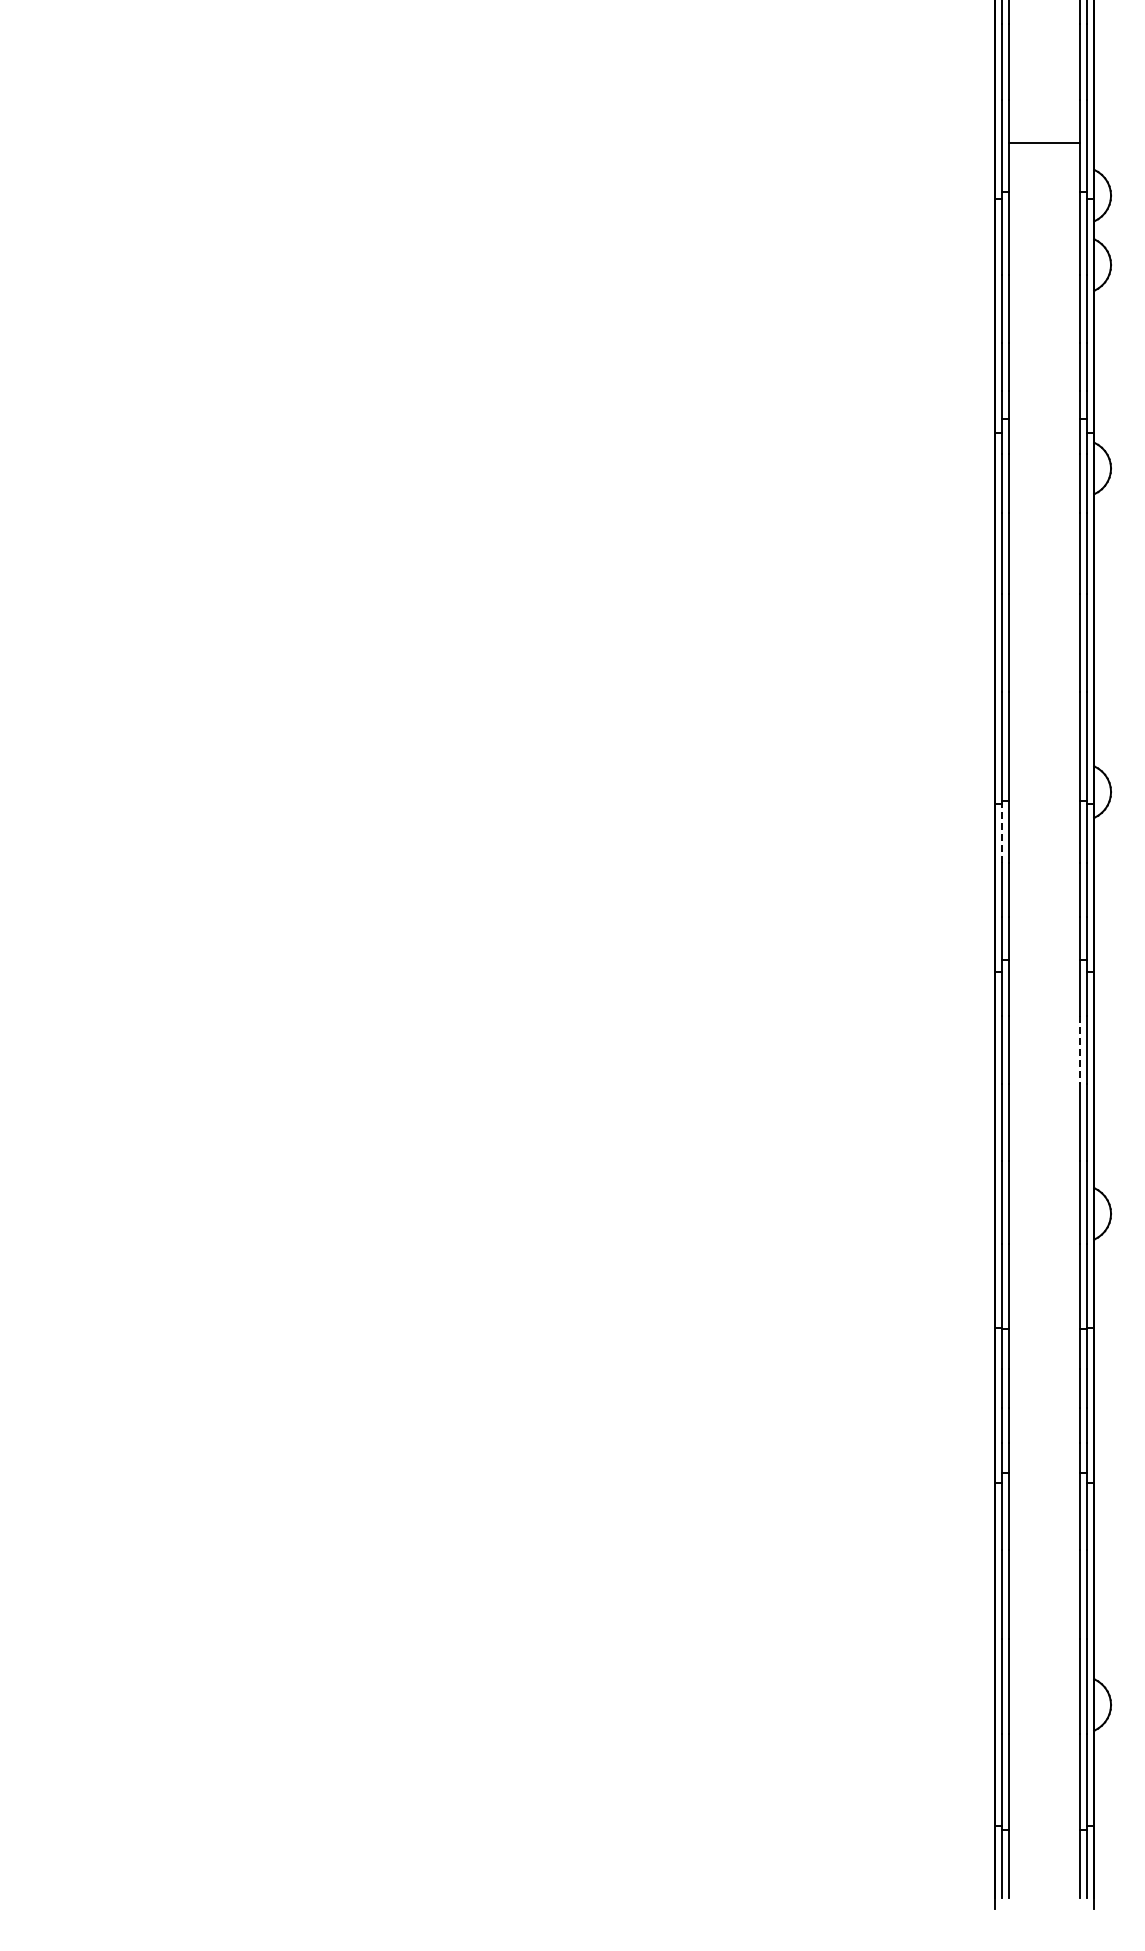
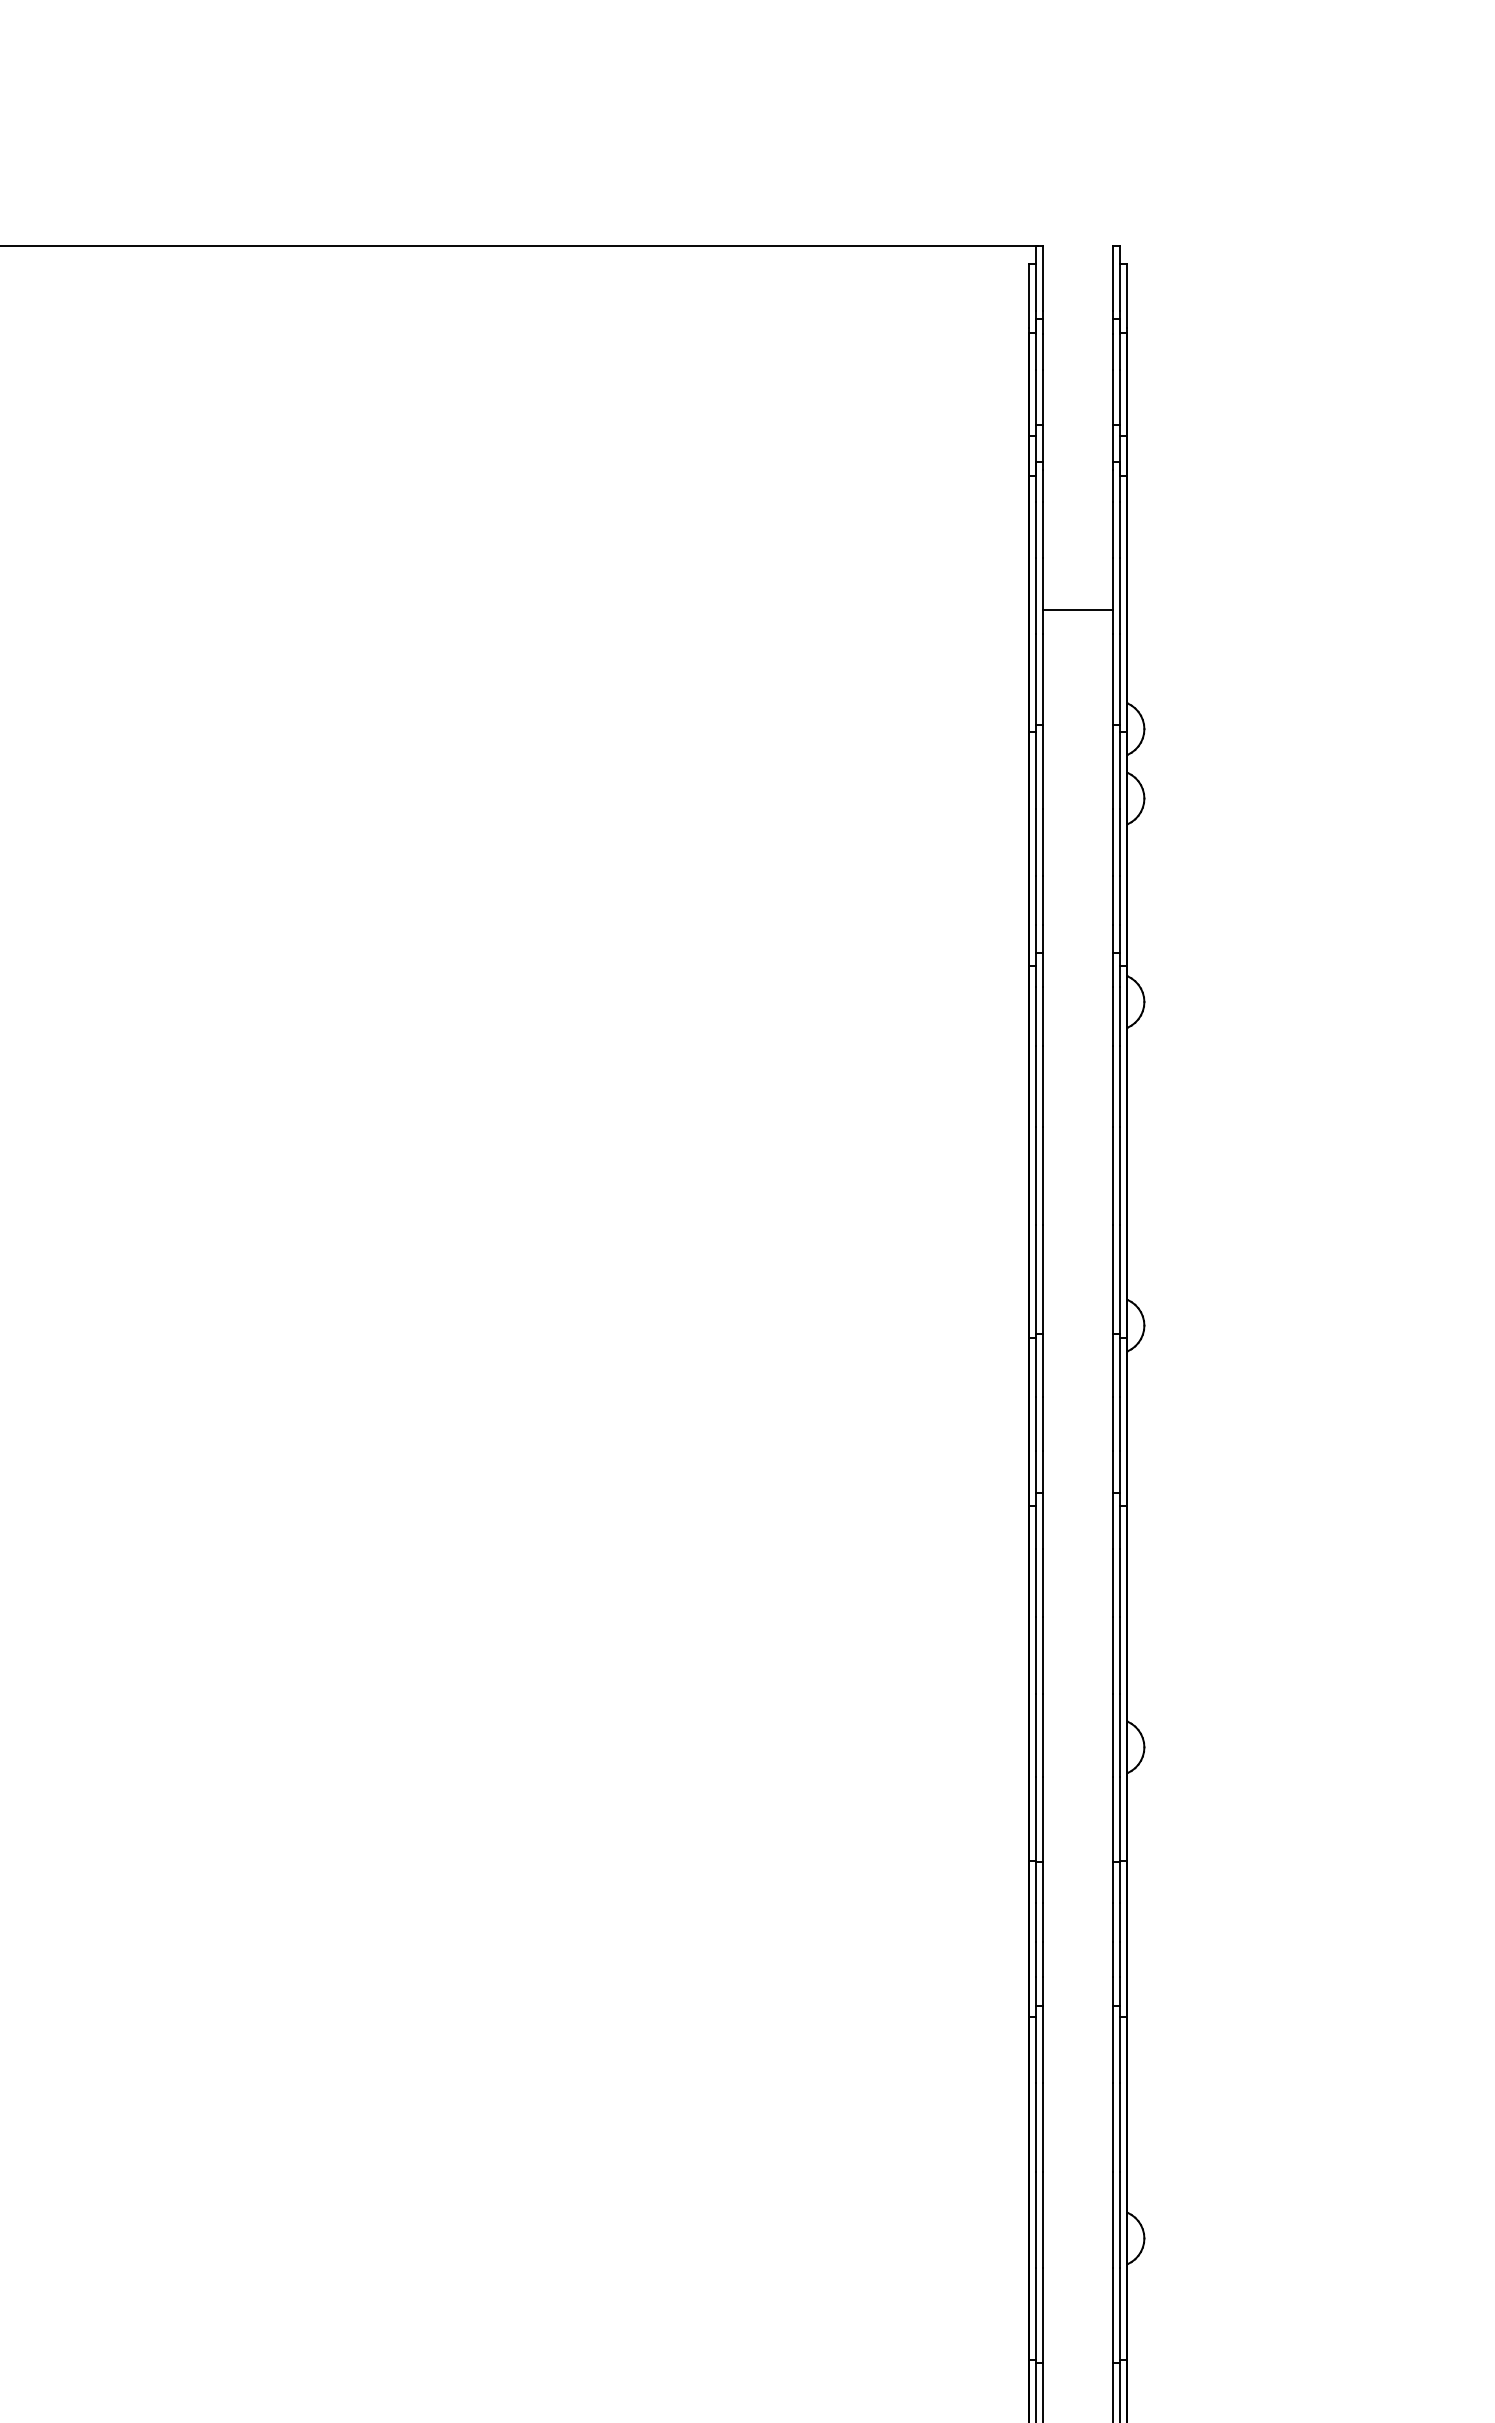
line: (1044, 142) -> (1077, 610), moved
line: (1002, 832) -> (1035, 1366), dashed -> solid
line: (1080, 1049) -> (1113, 1583), dashed -> solid

